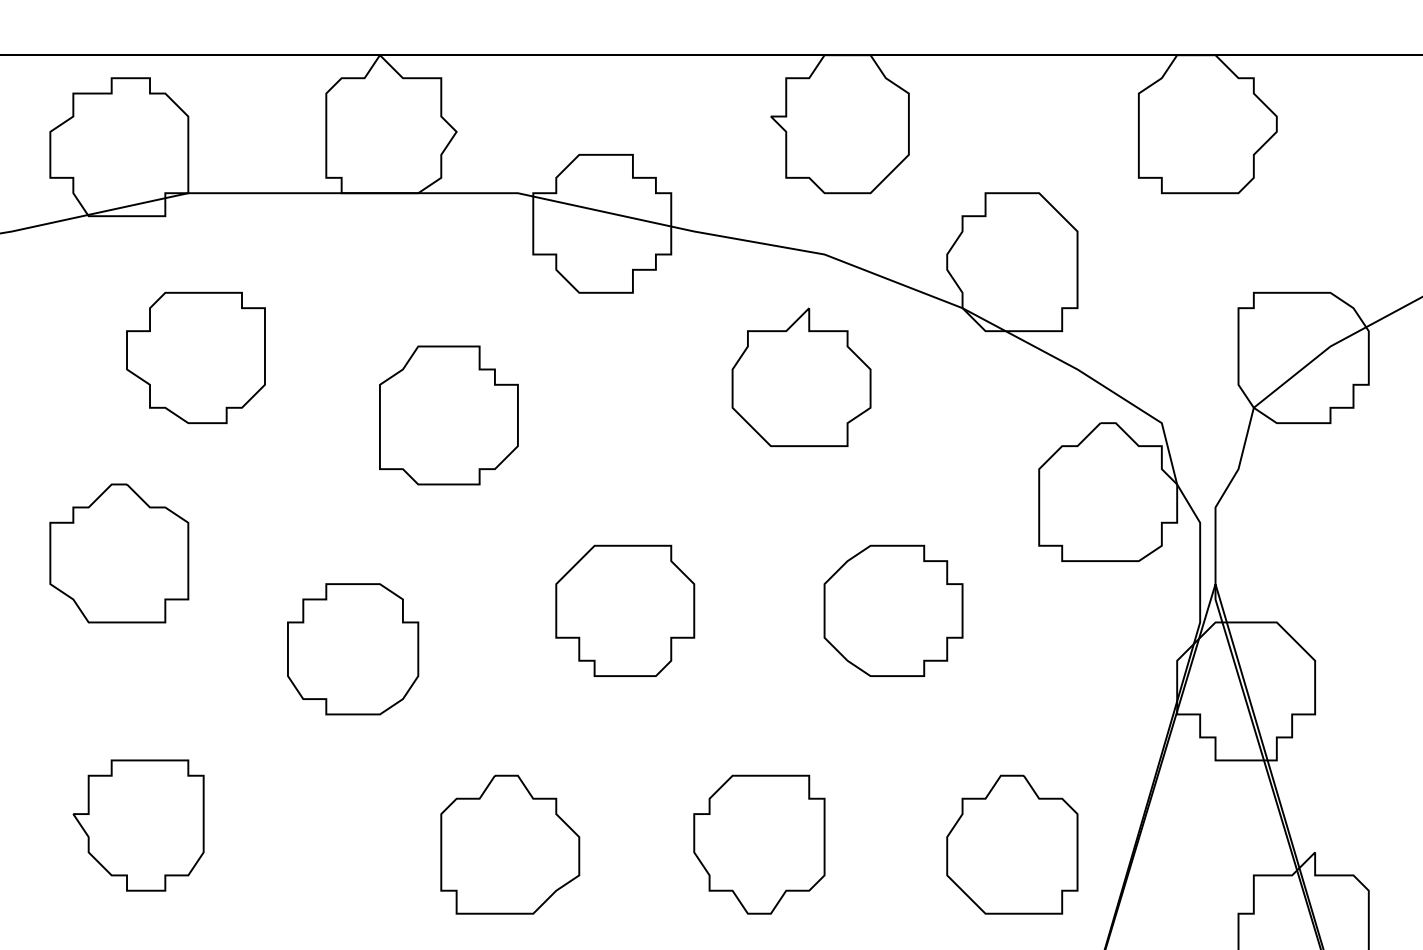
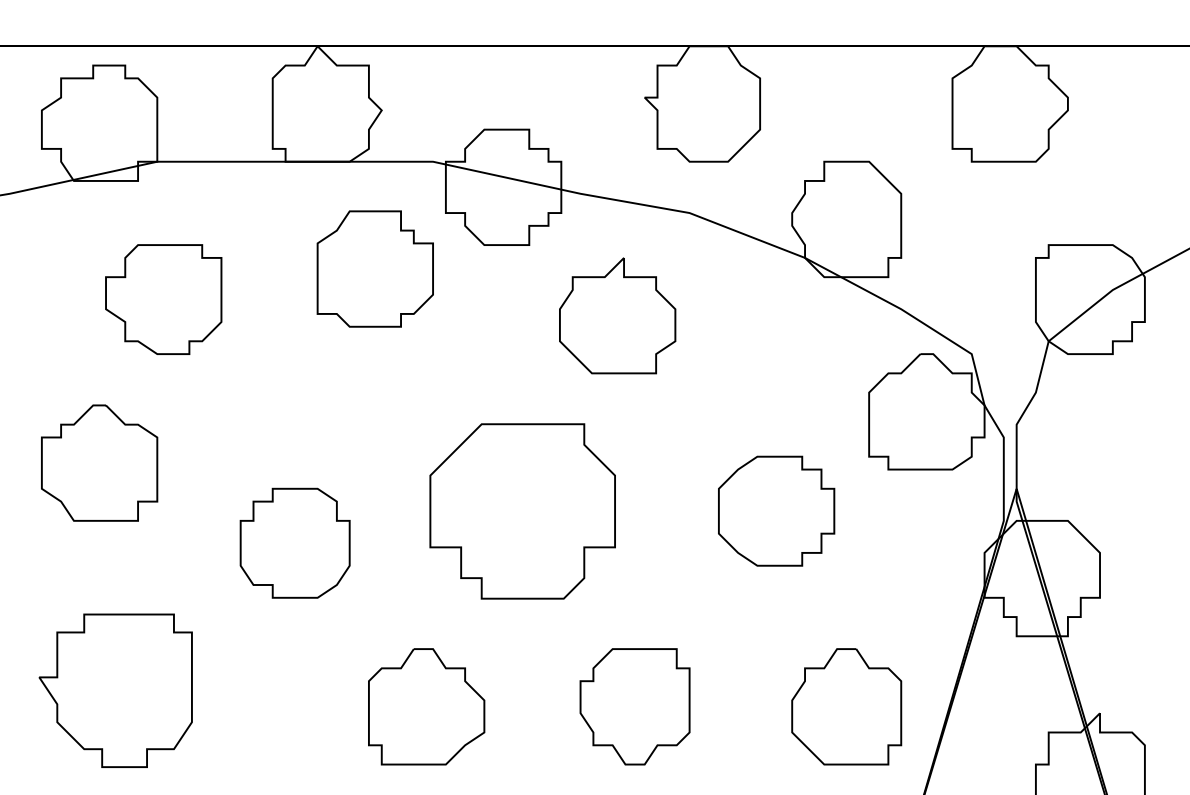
part: (801, 376) -> (617, 315), moved
part: (448, 415) -> (374, 269), moved
part: (625, 610) -> (523, 510), size x1.6
part: (893, 610) -> (776, 510), moved
part: (138, 825) -> (115, 690), size x1.4

